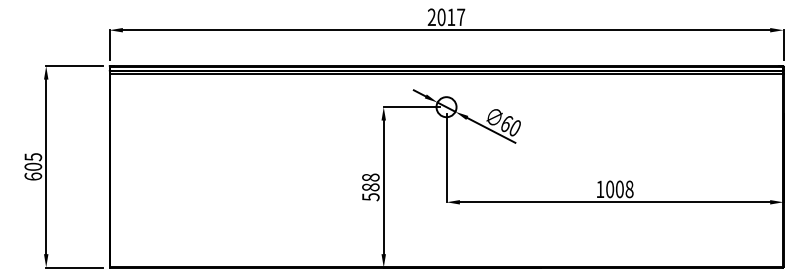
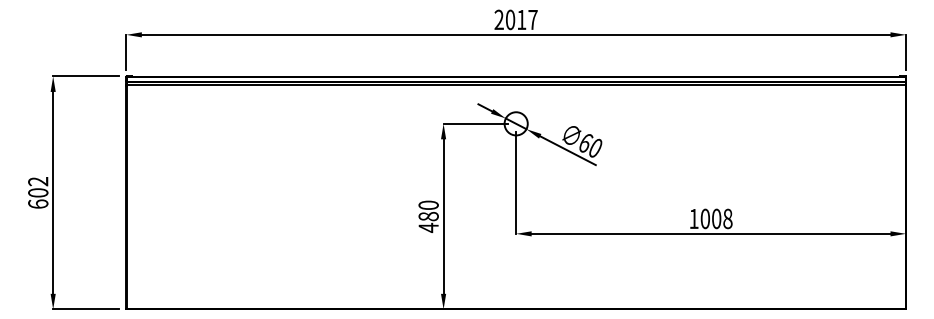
text: (33, 157) -> (38, 181), 605 -> 602
text: (370, 187) -> (428, 216), 588 -> 480

